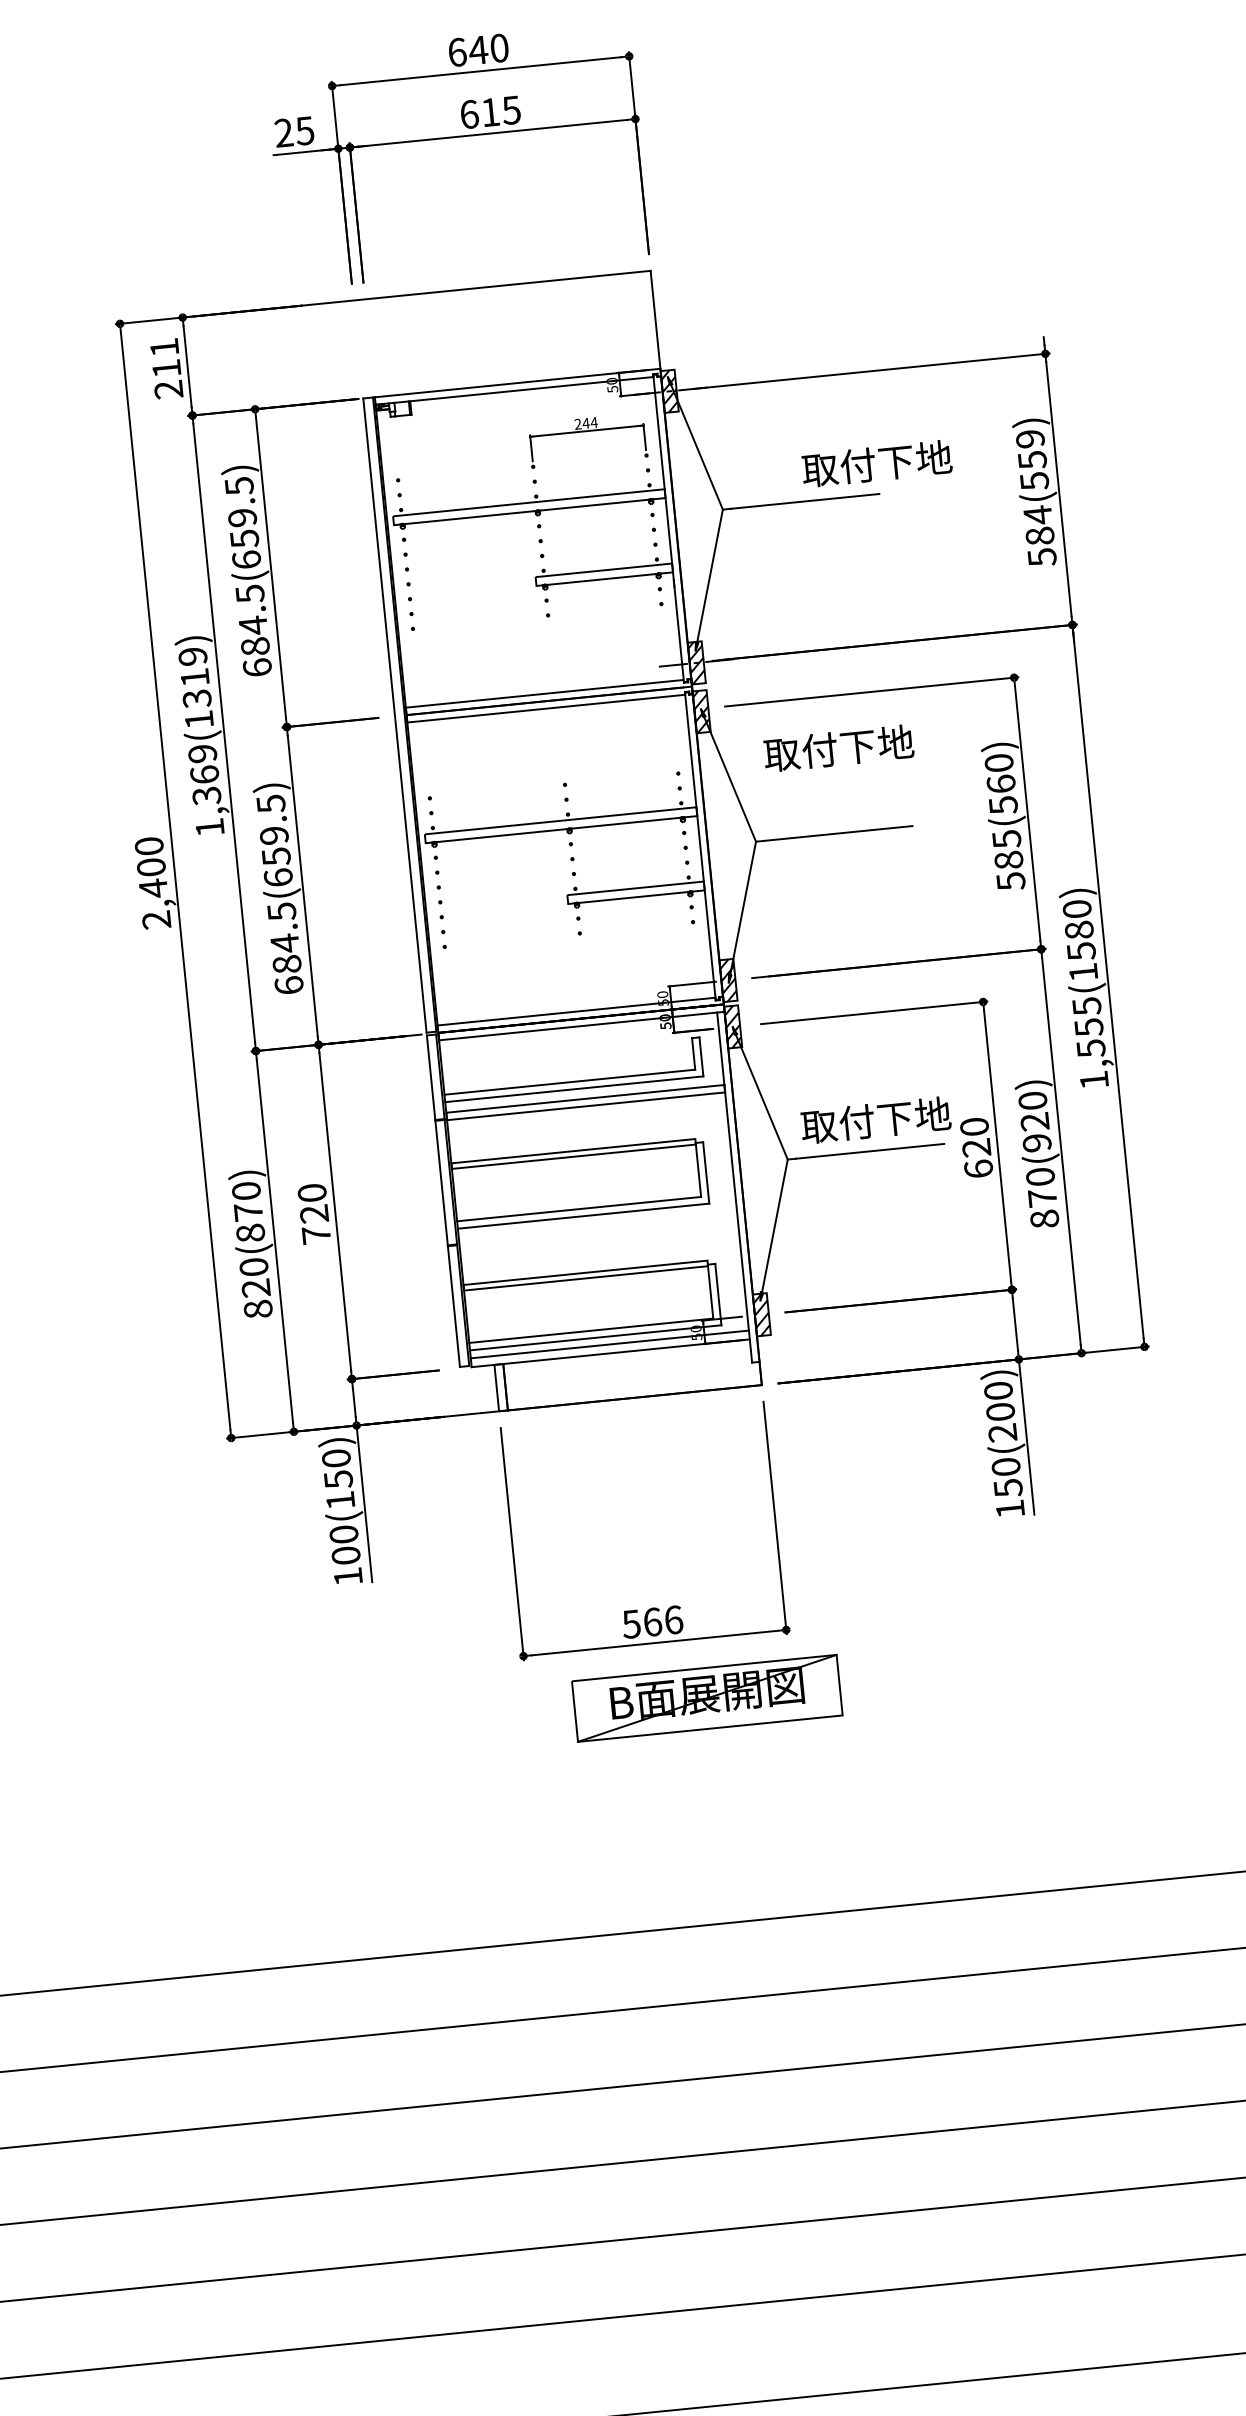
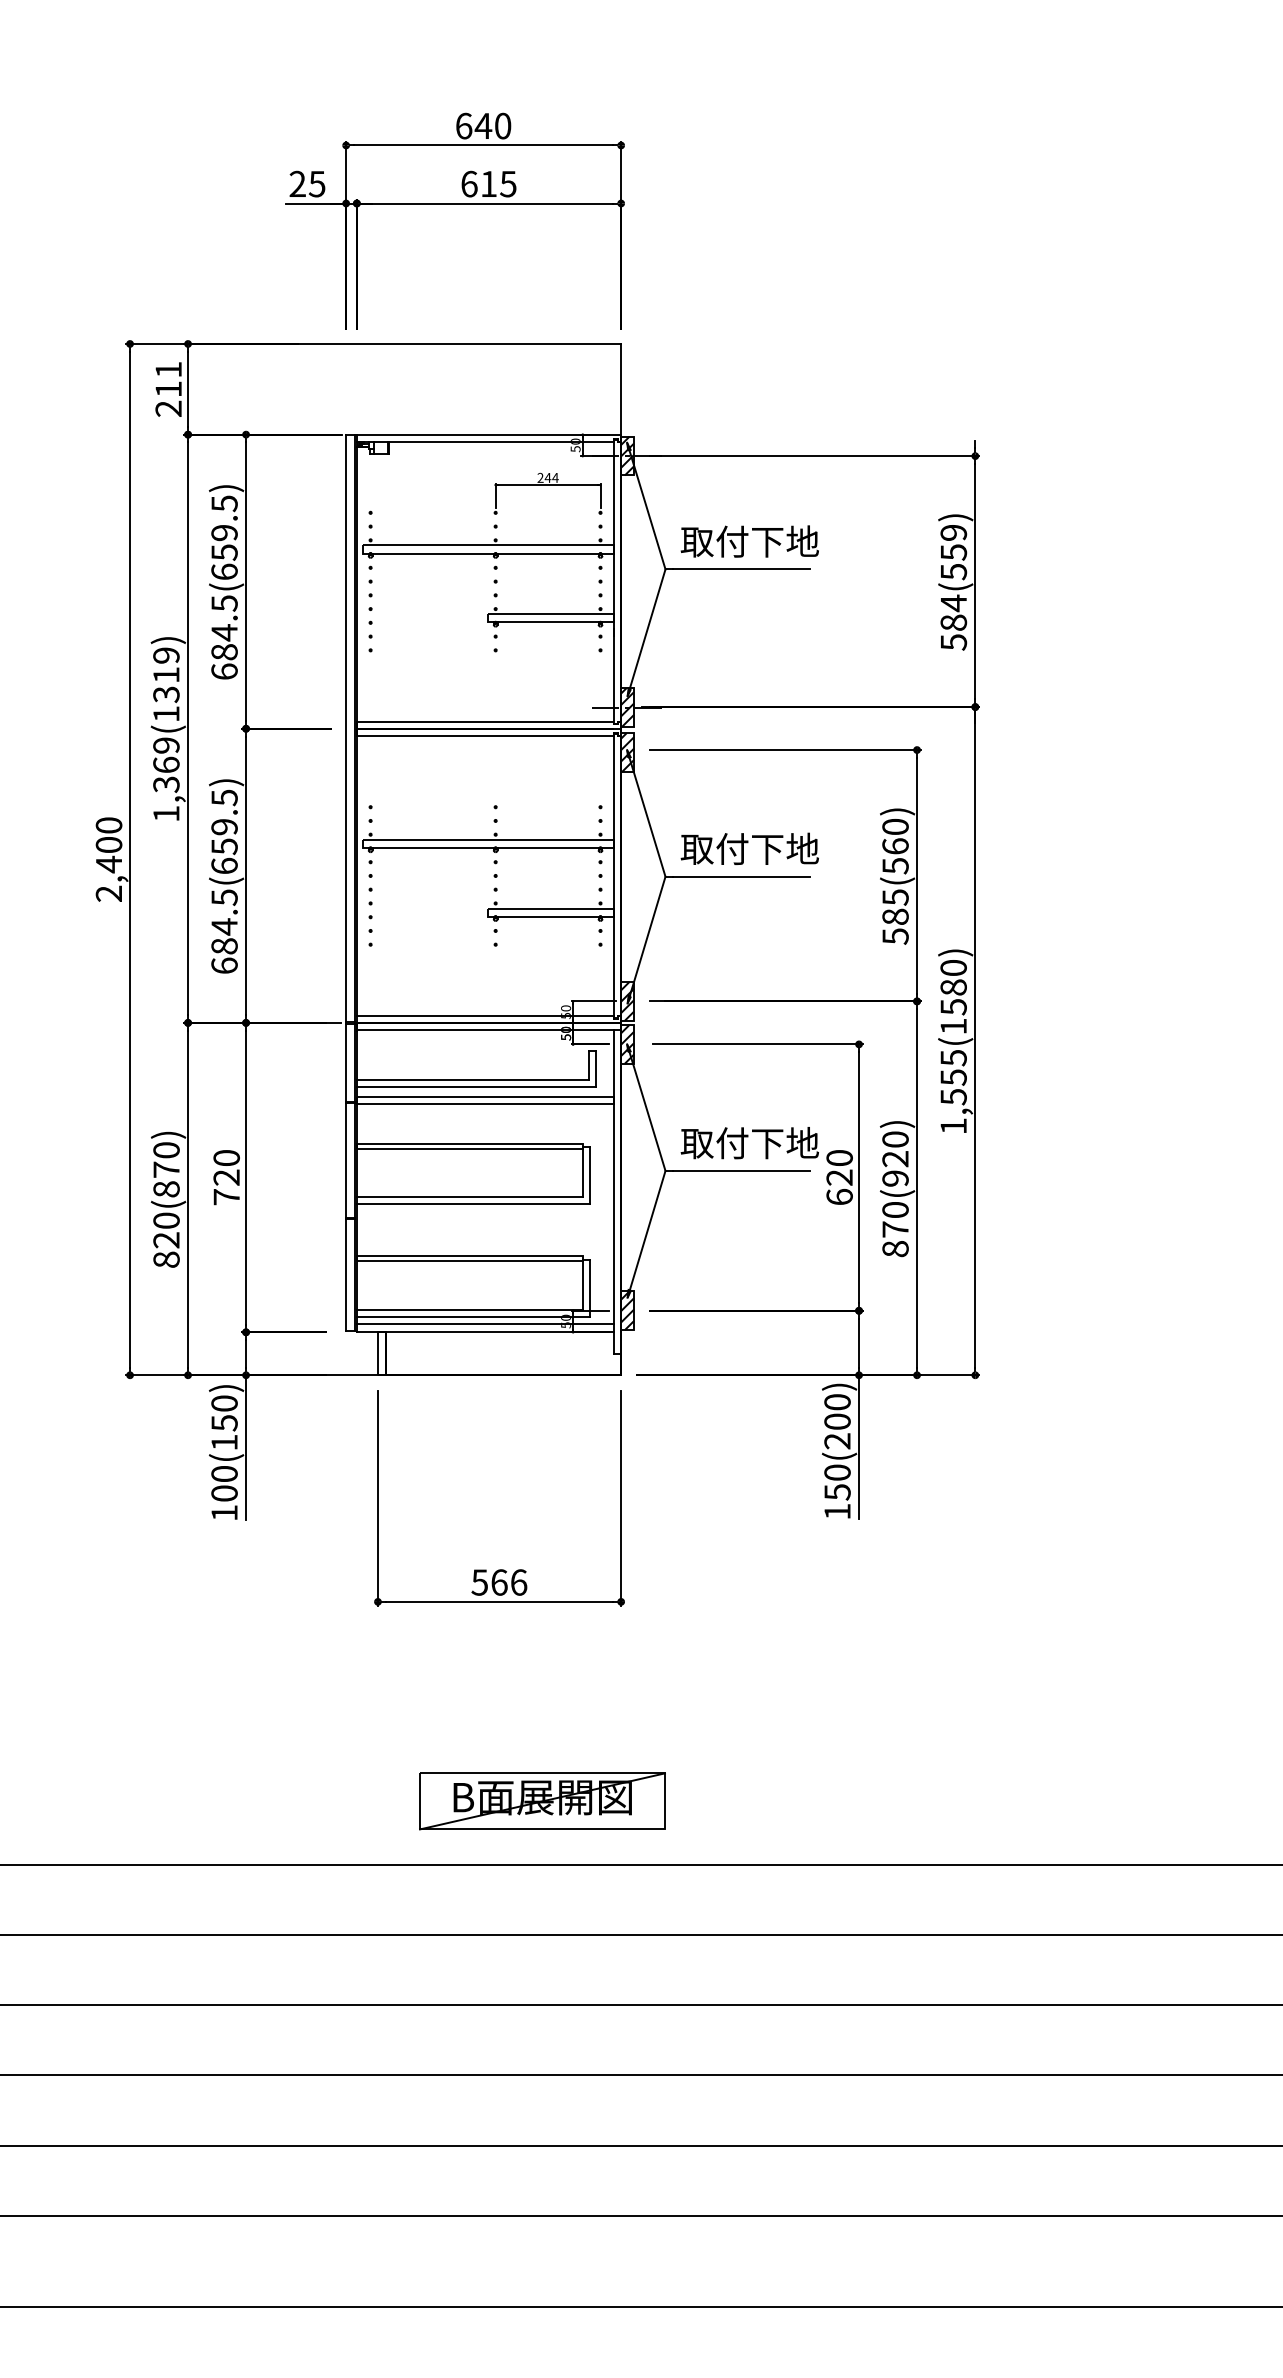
text: (876, 463) -> (749, 541), moved
text: (838, 748) -> (749, 848), moved
part: (707, 1698) -> (542, 1801), moved

